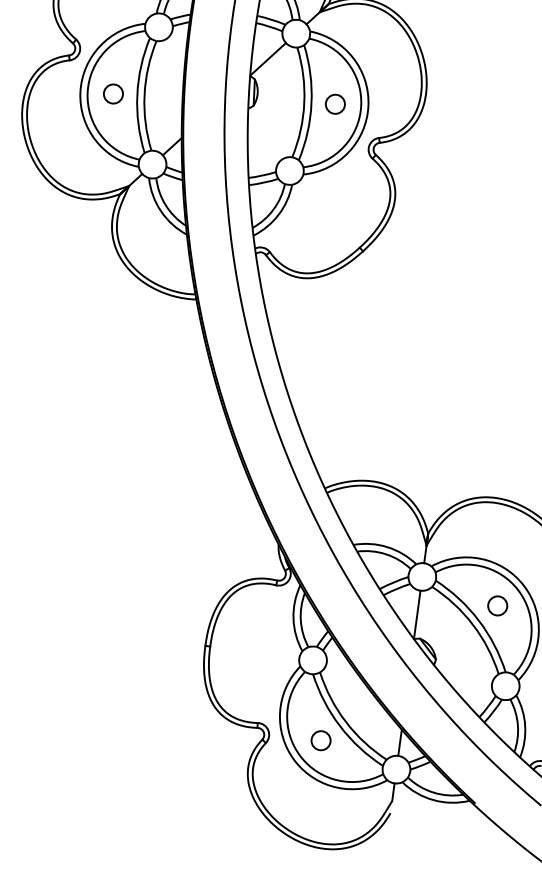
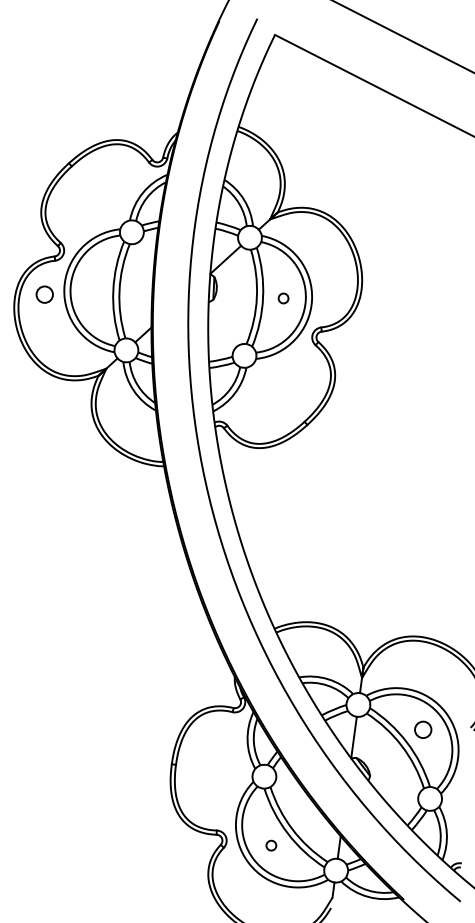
circle: (113, 93) -> (44, 294), moved
circle: (335, 104) -> (283, 298), size x0.6
circle: (321, 740) -> (271, 845), size x0.6

